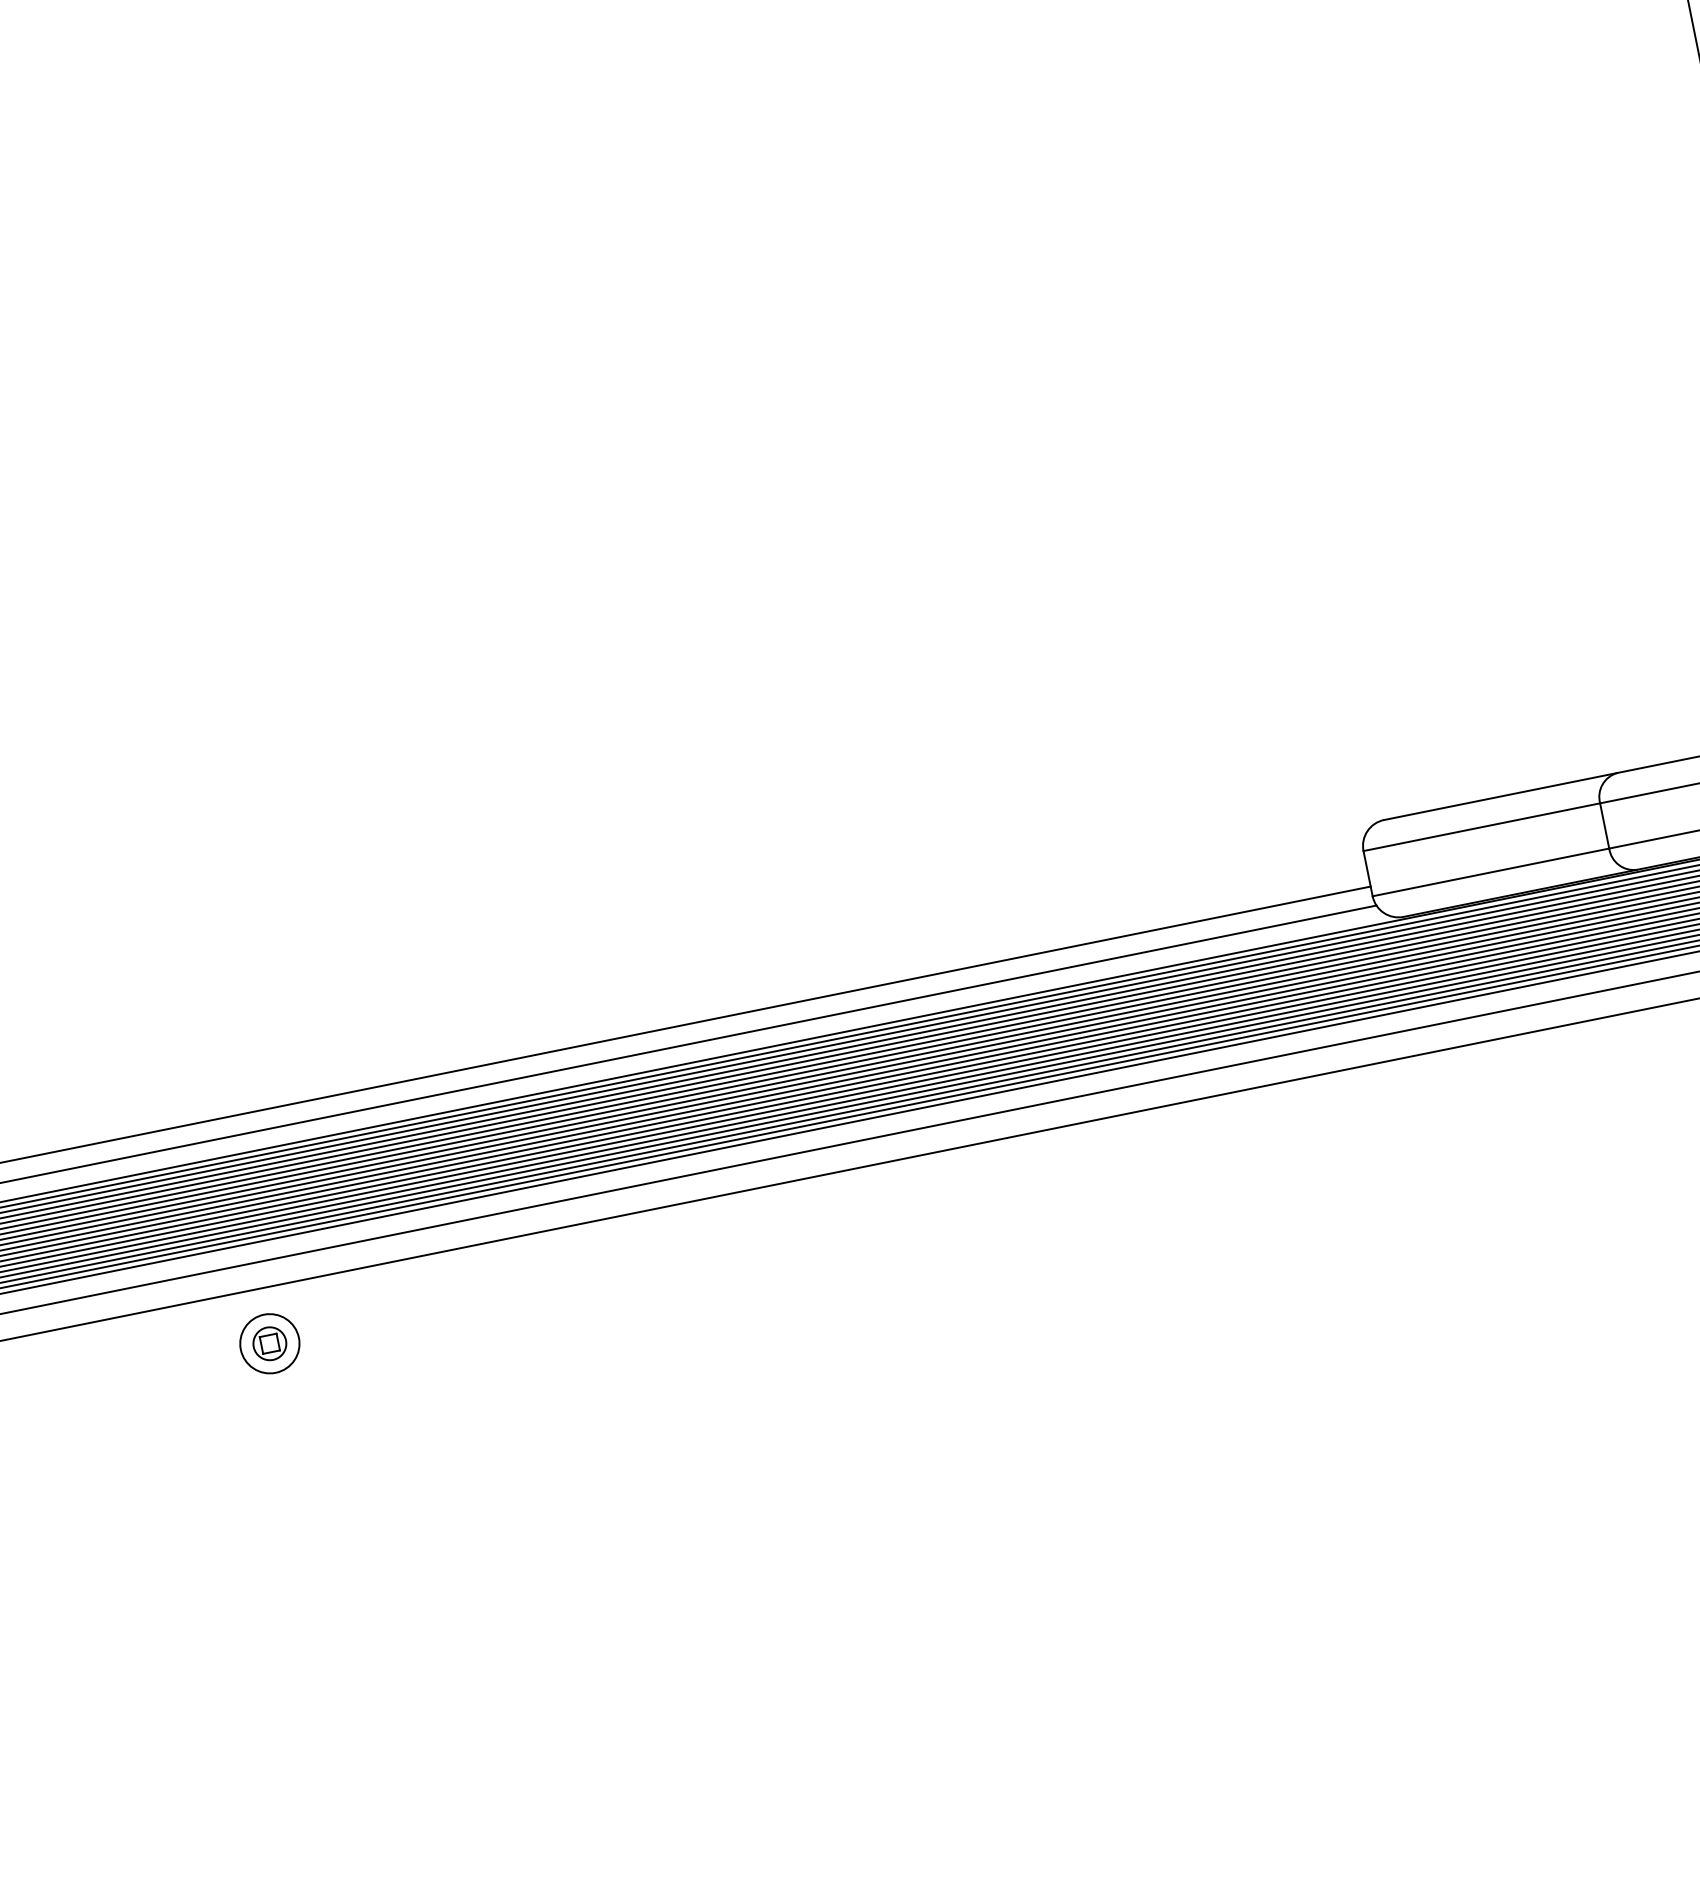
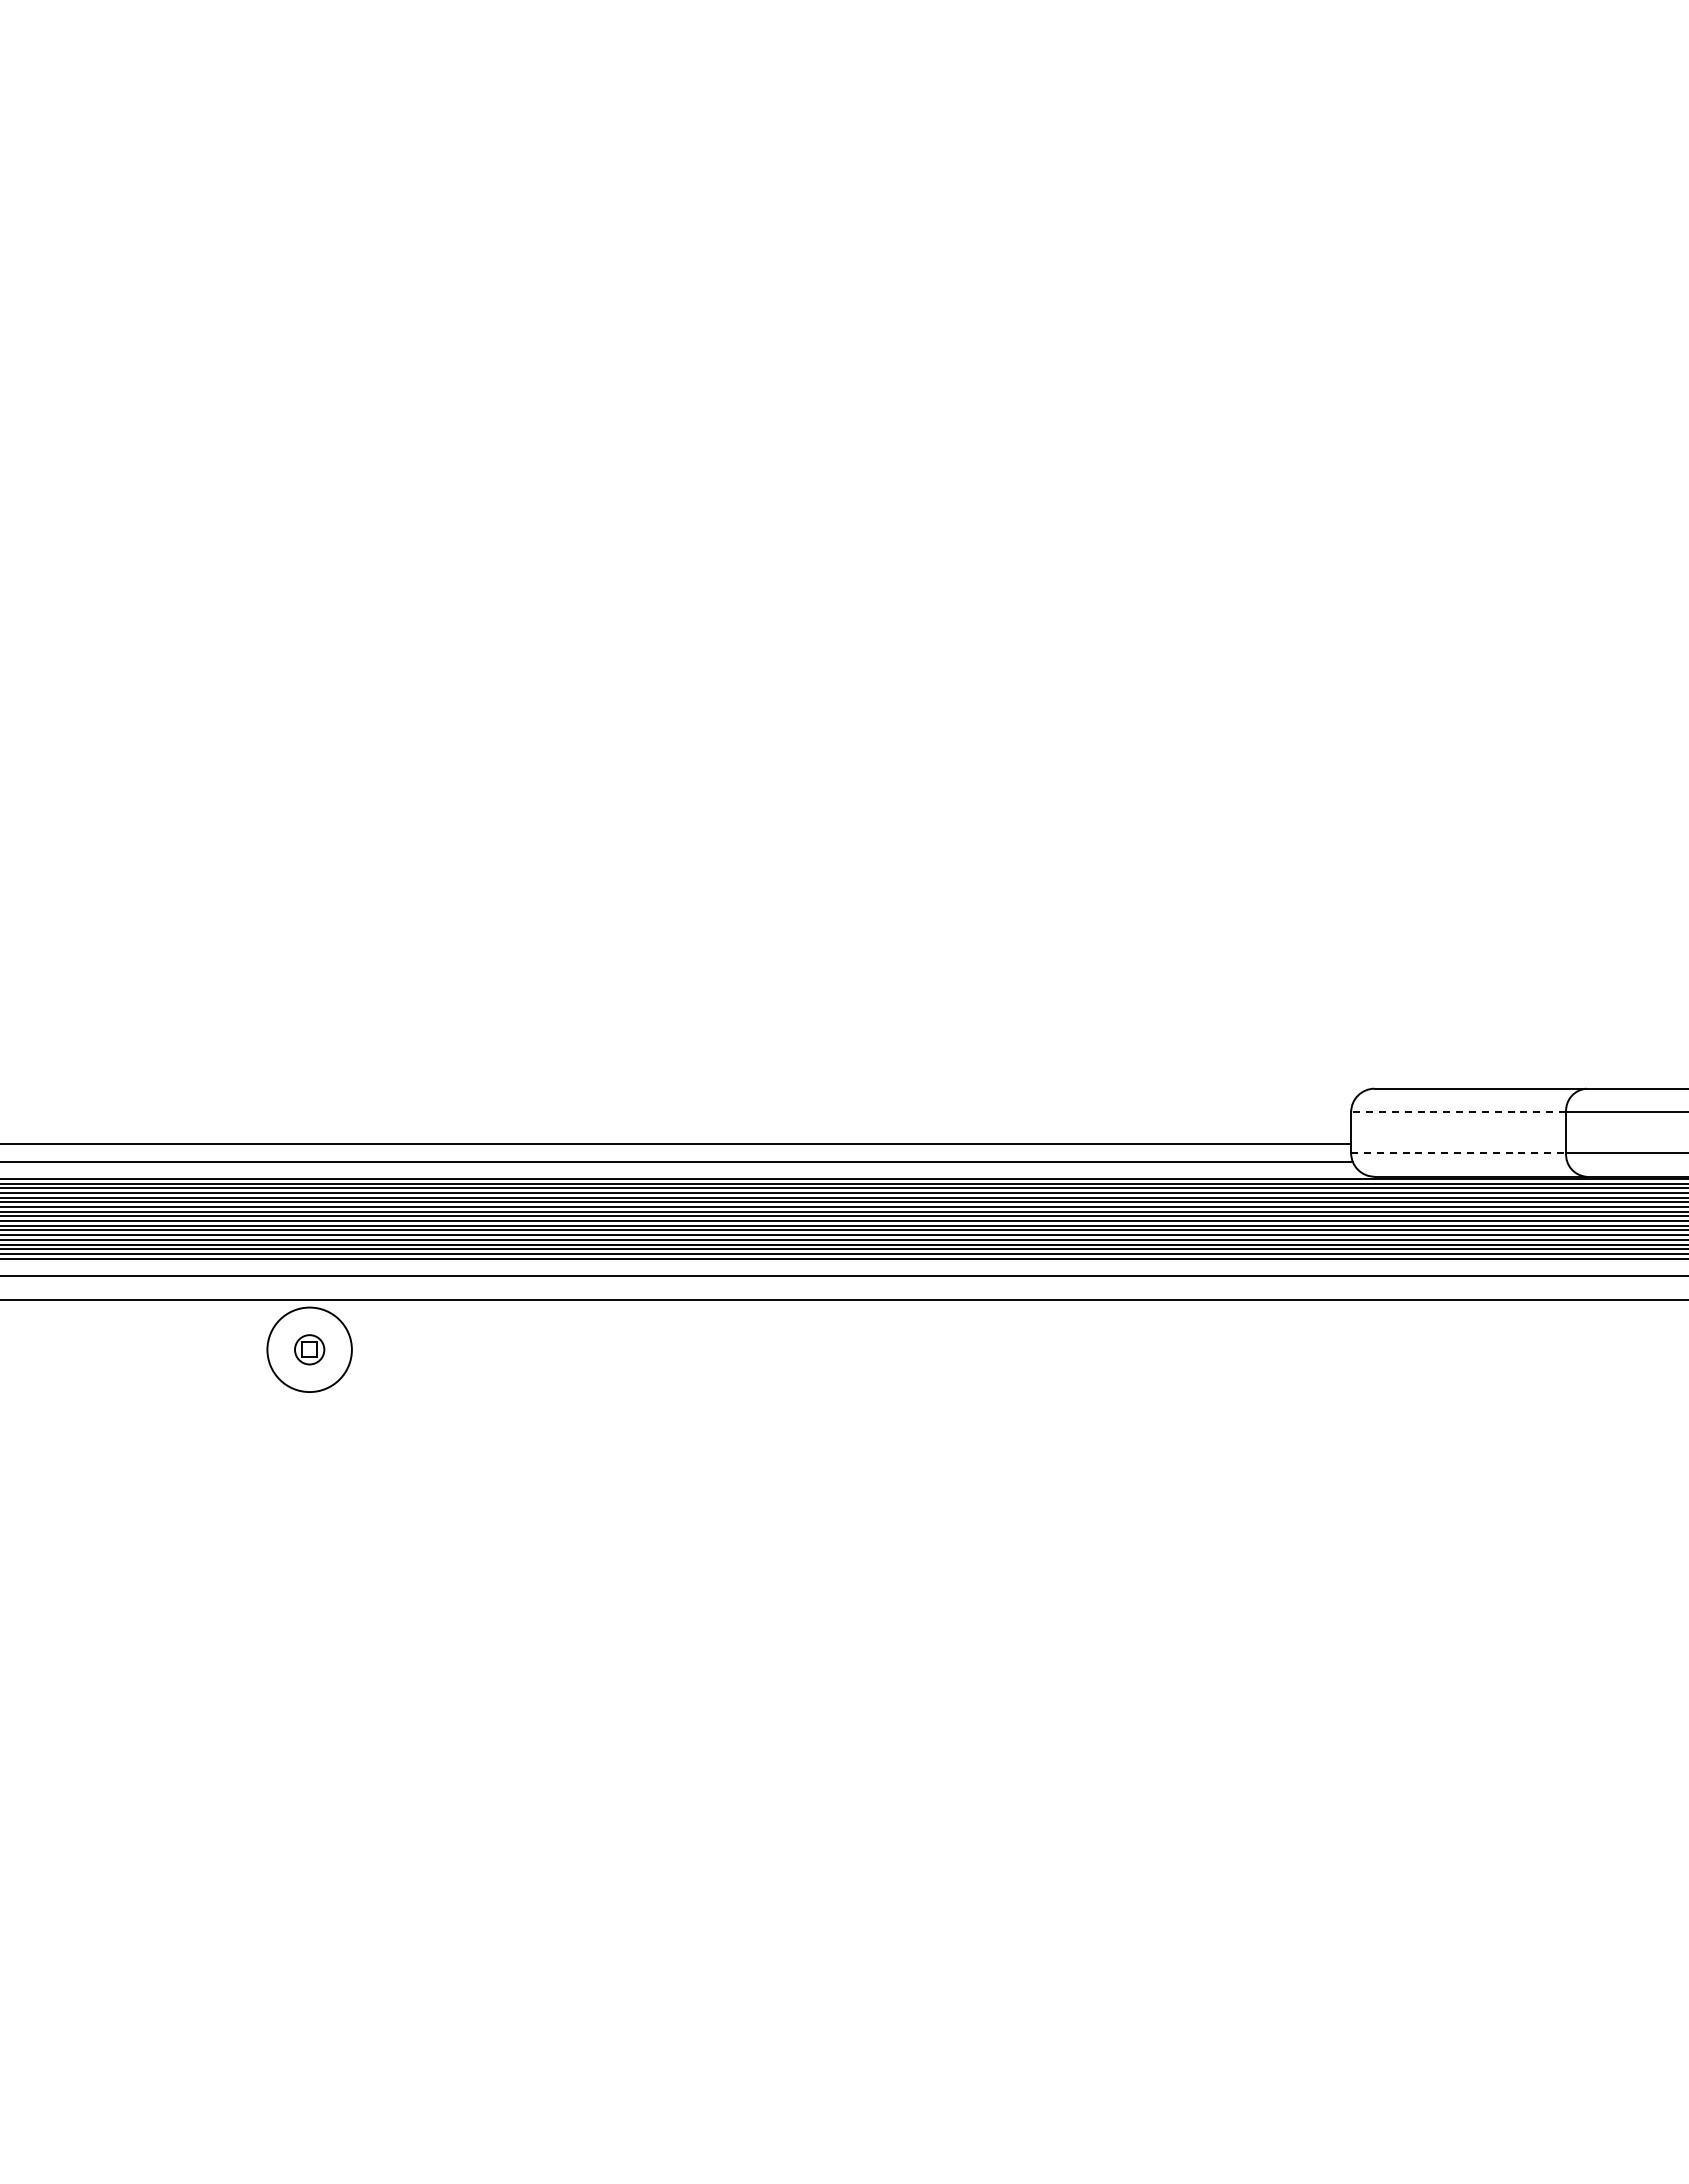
line: (1481, 827) -> (1458, 1112), solid -> dashed
line: (1491, 872) -> (1459, 1153), solid -> dashed
circle: (269, 1343) -> (309, 1349), size x1.6

